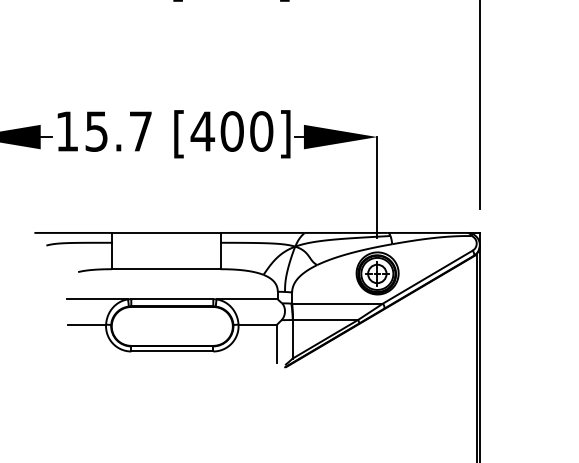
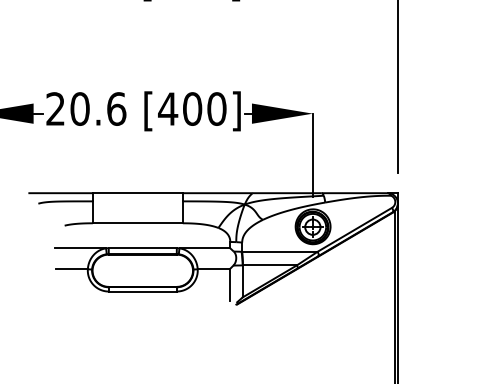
text: (104, 130) -> (86, 108), 15.7 -> 20.6

